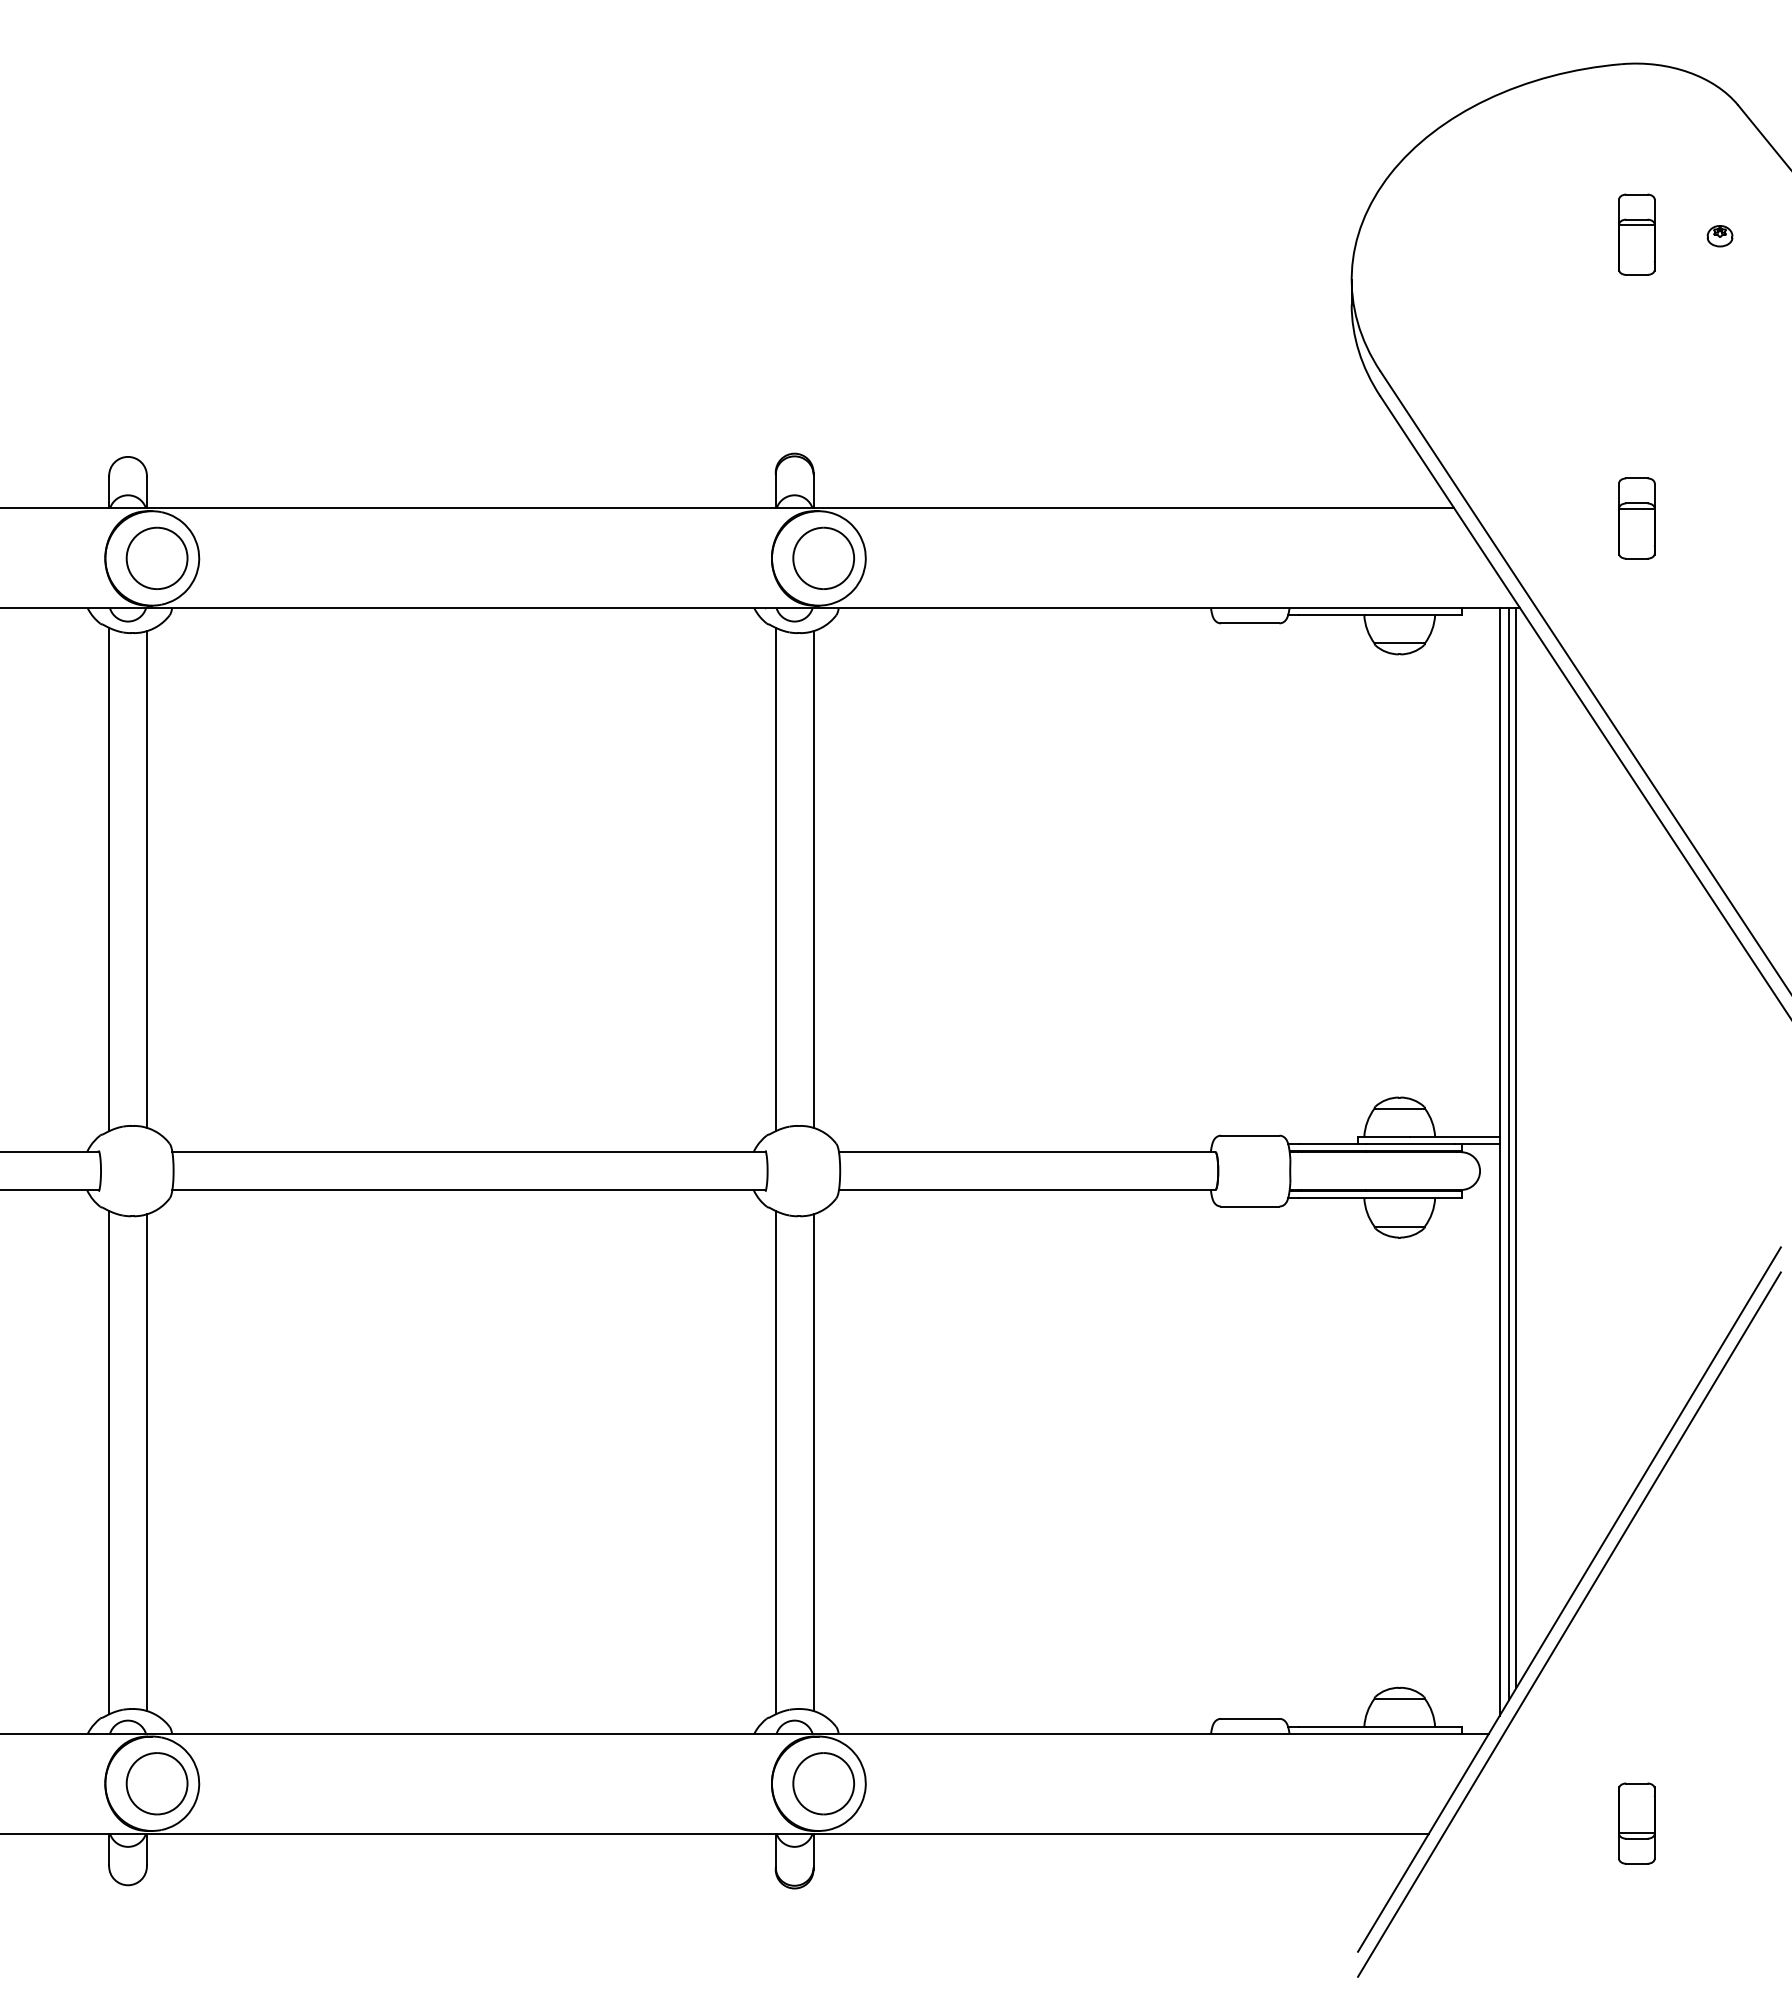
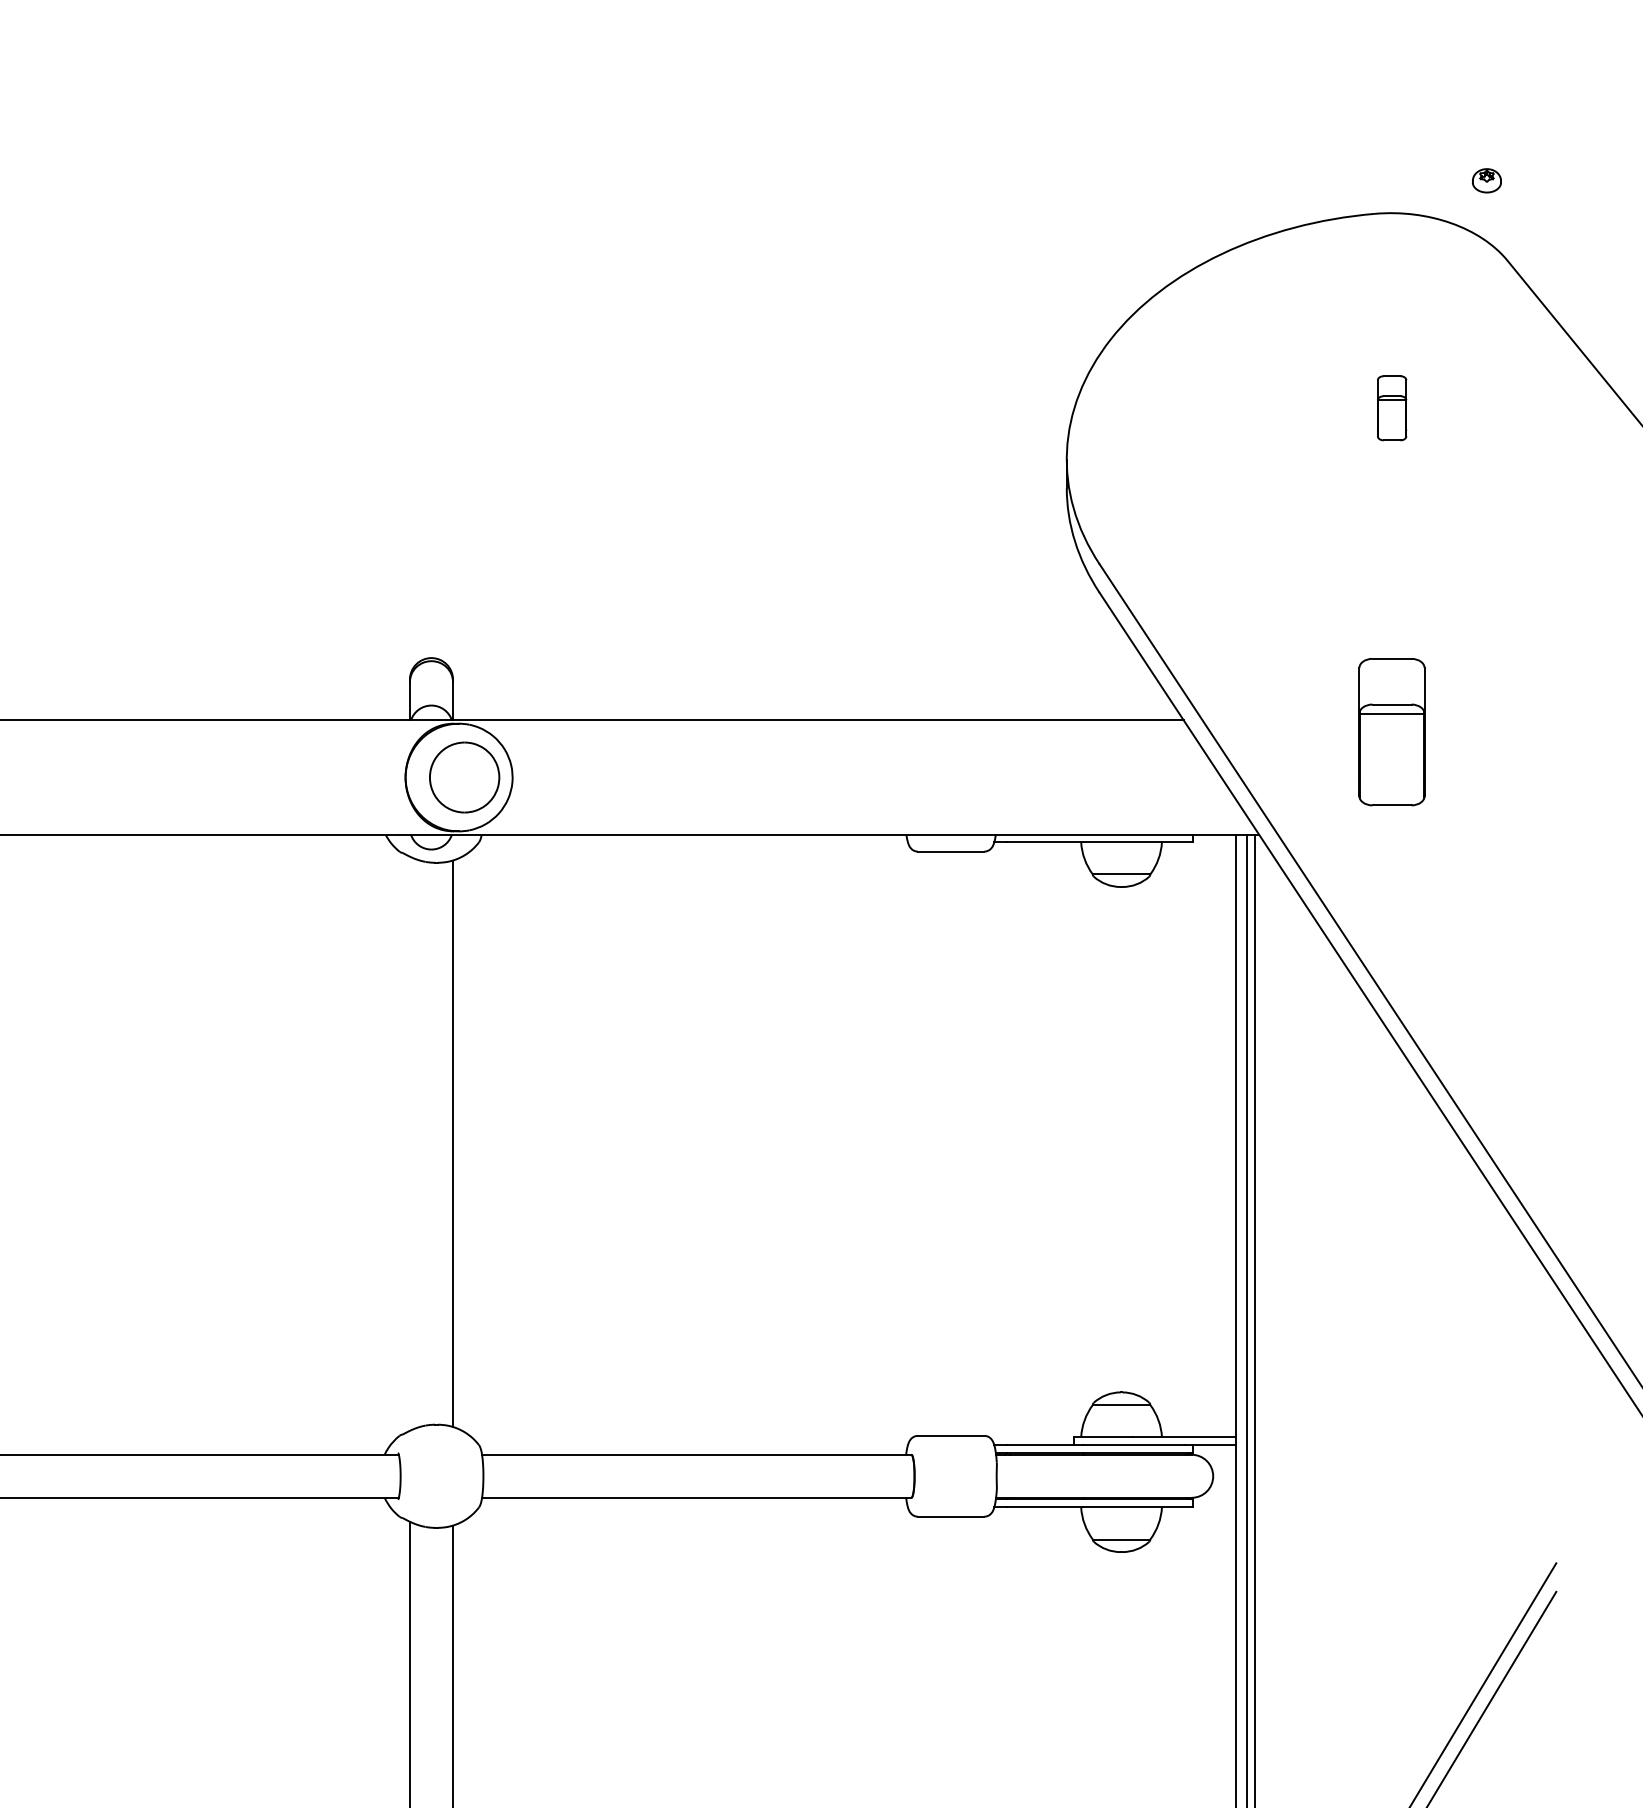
part: (1636, 234) -> (1391, 408), size x0.7
part: (1719, 236) -> (1486, 181), moved
part: (1636, 518) -> (1391, 732), size x1.6
line: (775, 879) -> (409, 1143), removed

